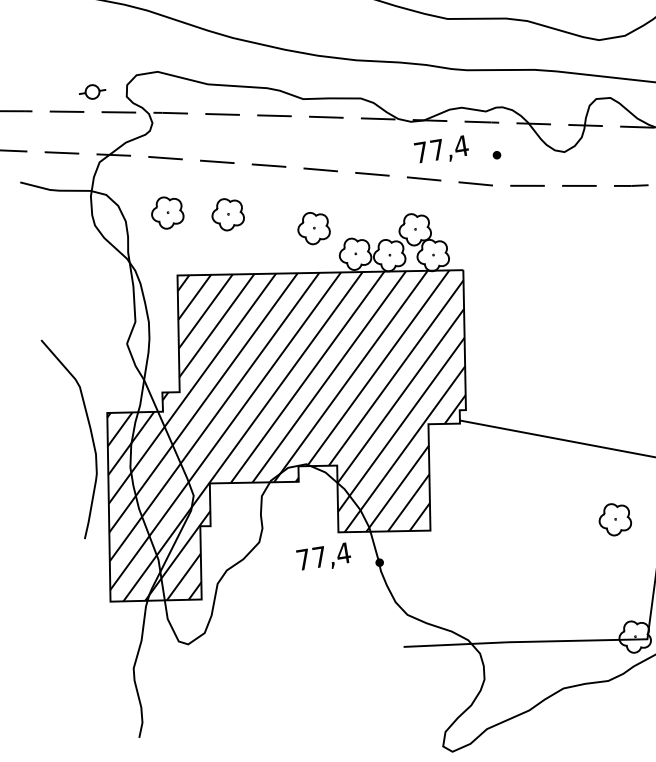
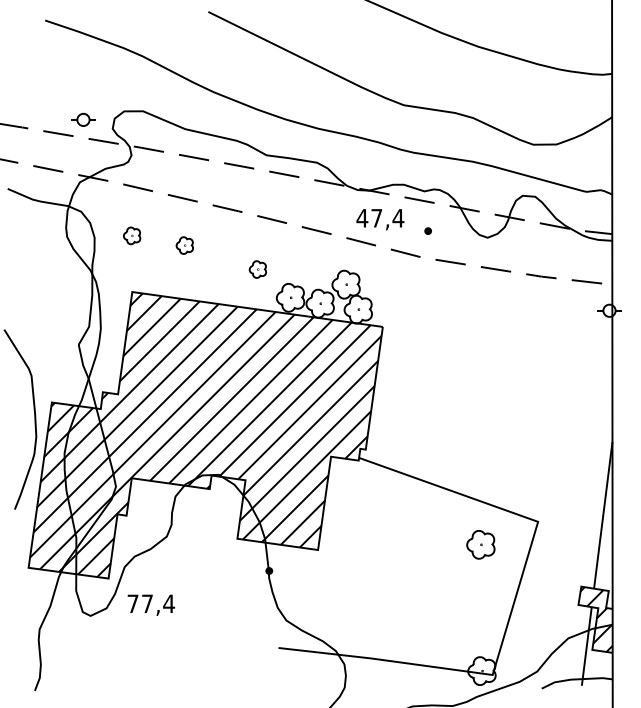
text: (421, 152) -> (362, 218), 77,4 -> 47,4
part: (166, 212) -> (131, 235), size x0.6
part: (227, 214) -> (184, 245), size x0.6
part: (313, 228) -> (257, 269), size x0.6
part: (614, 519) -> (480, 544), moved
text: (323, 557) -> (150, 604), moved

